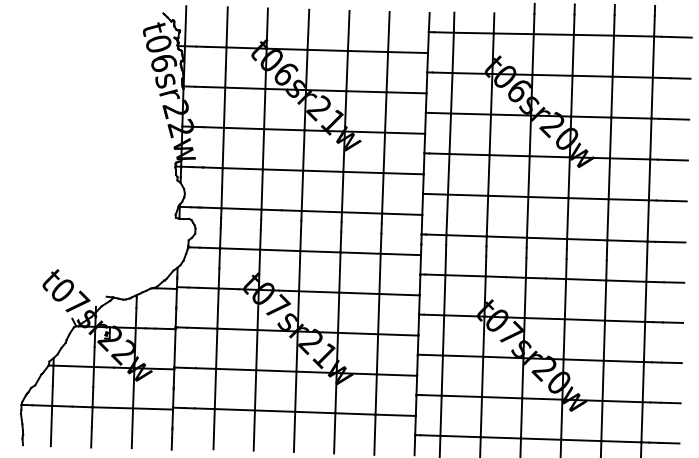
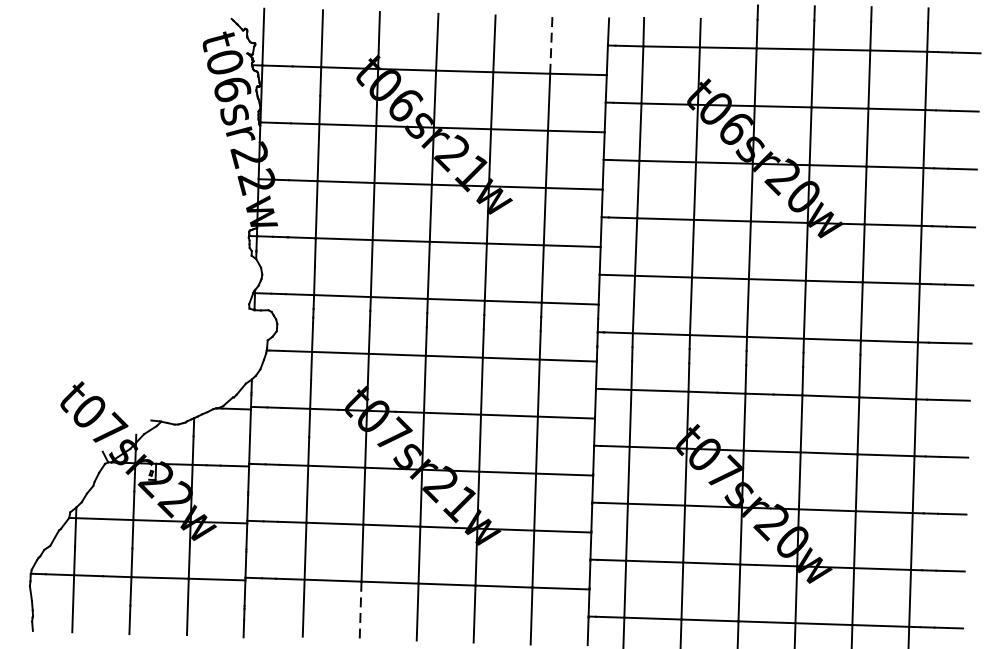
line: (388, 31) -> (550, 44), solid -> dashed
line: (254, 430) -> (360, 610), solid -> dashed

